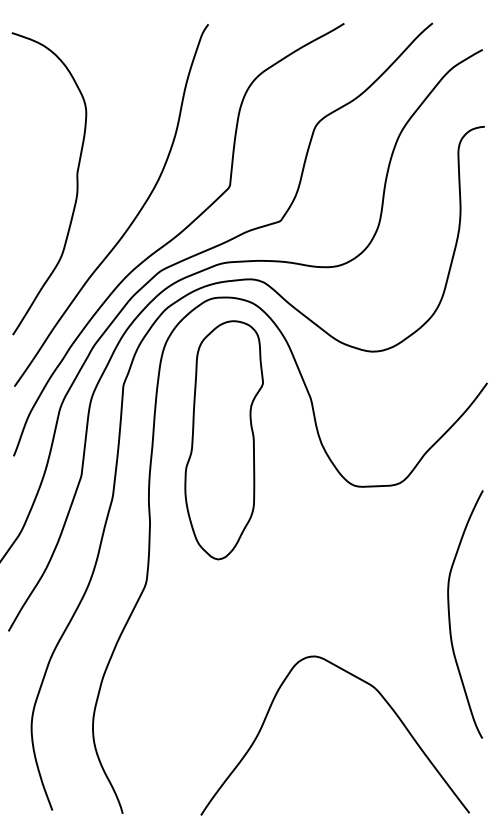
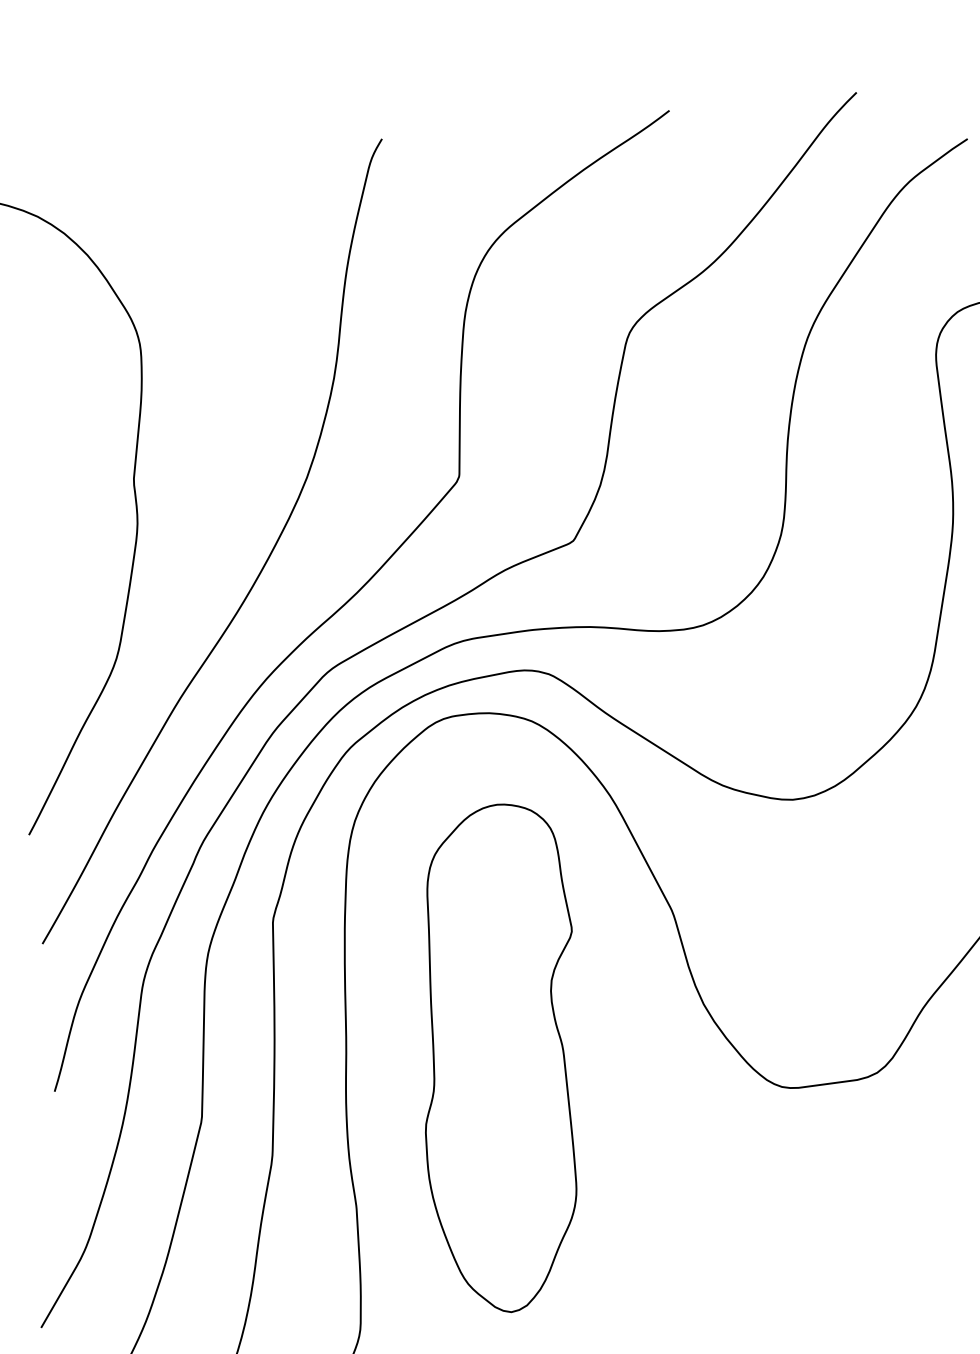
part: (223, 440) -> (499, 1059), moved

